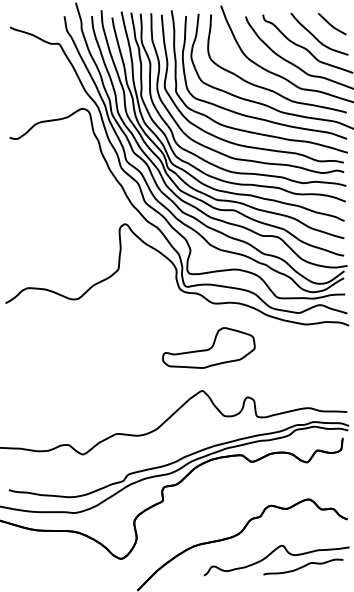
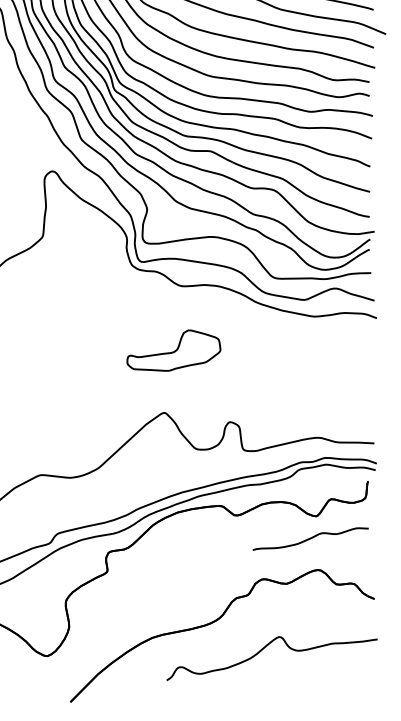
part: (208, 347) -> (173, 349), size x0.7
curve: (303, 566) -> (310, 538), moved

